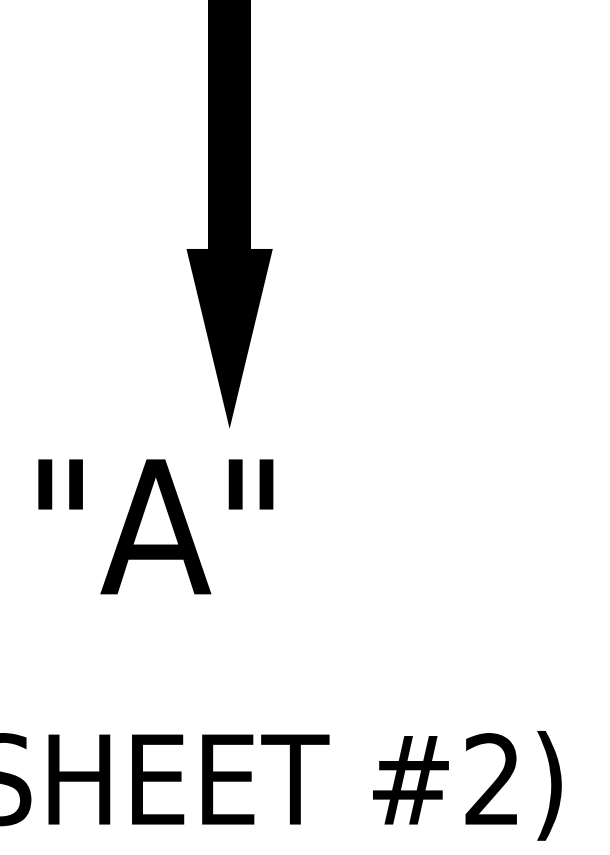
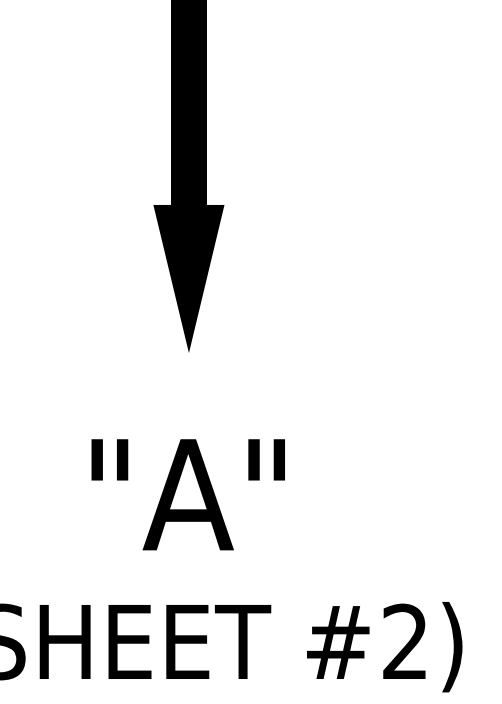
text: (155, 526) -> (187, 494), moved

